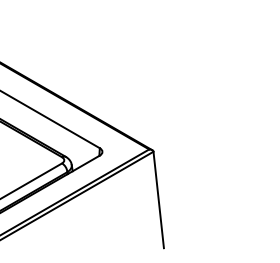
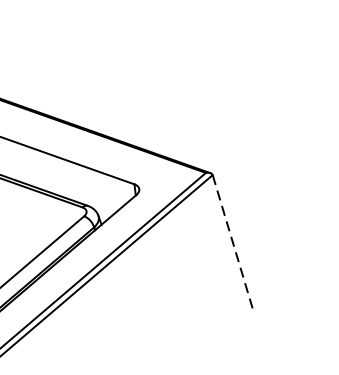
line: (158, 200) -> (232, 243), solid -> dashed

